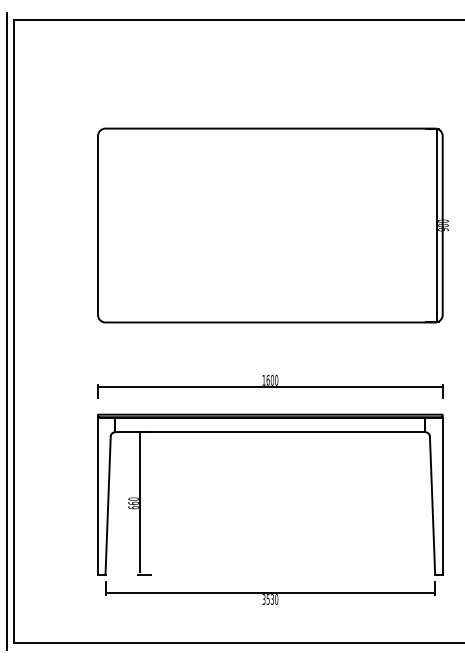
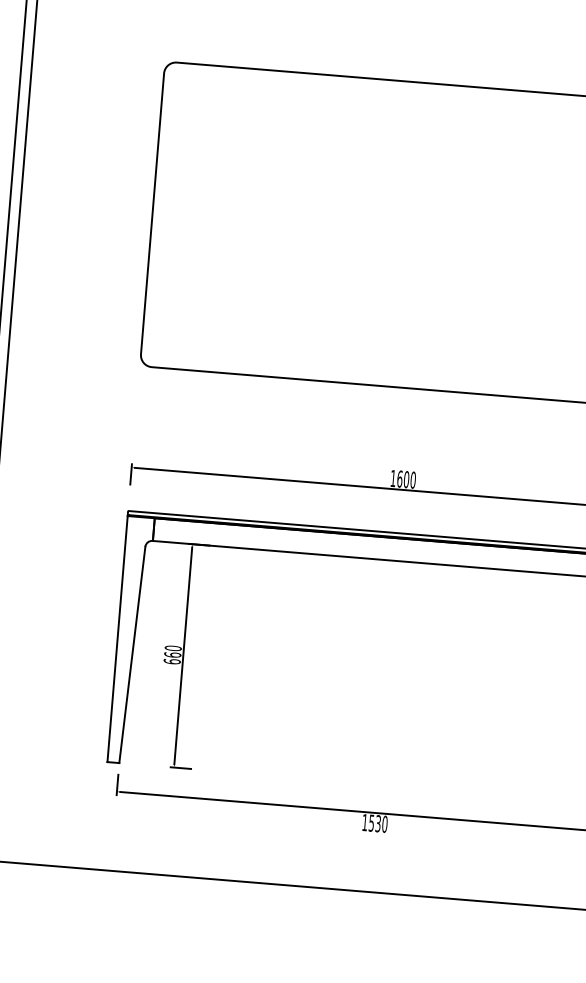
text: (263, 599) -> (364, 822), 3530 -> 1530

